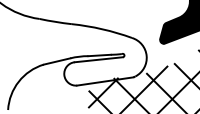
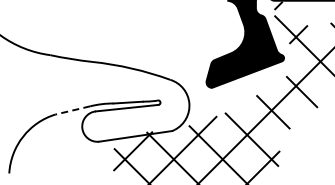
line: (56, 61) -> (72, 110), solid -> dashed

